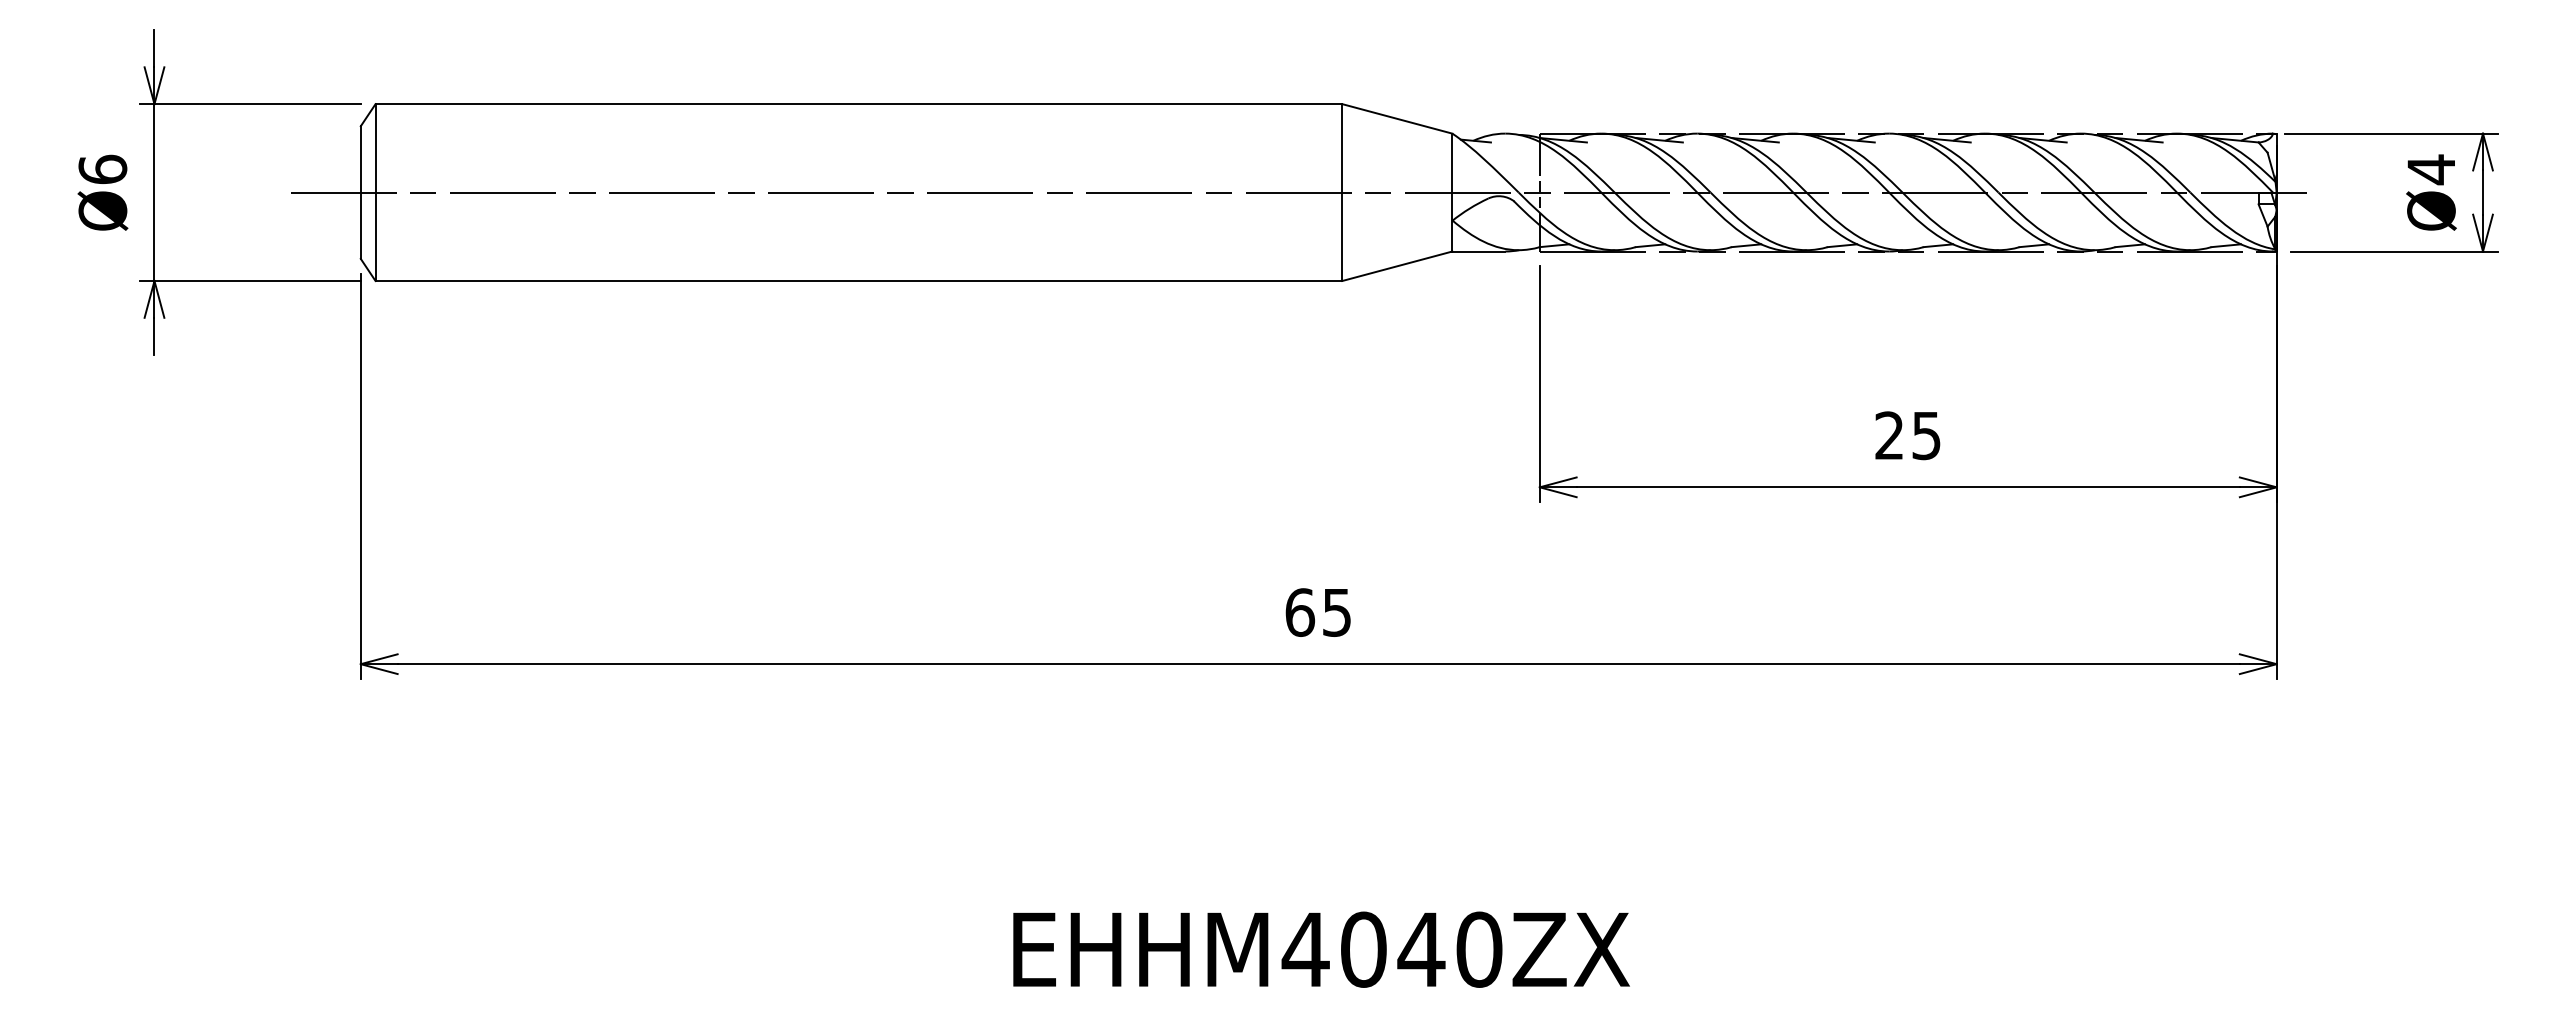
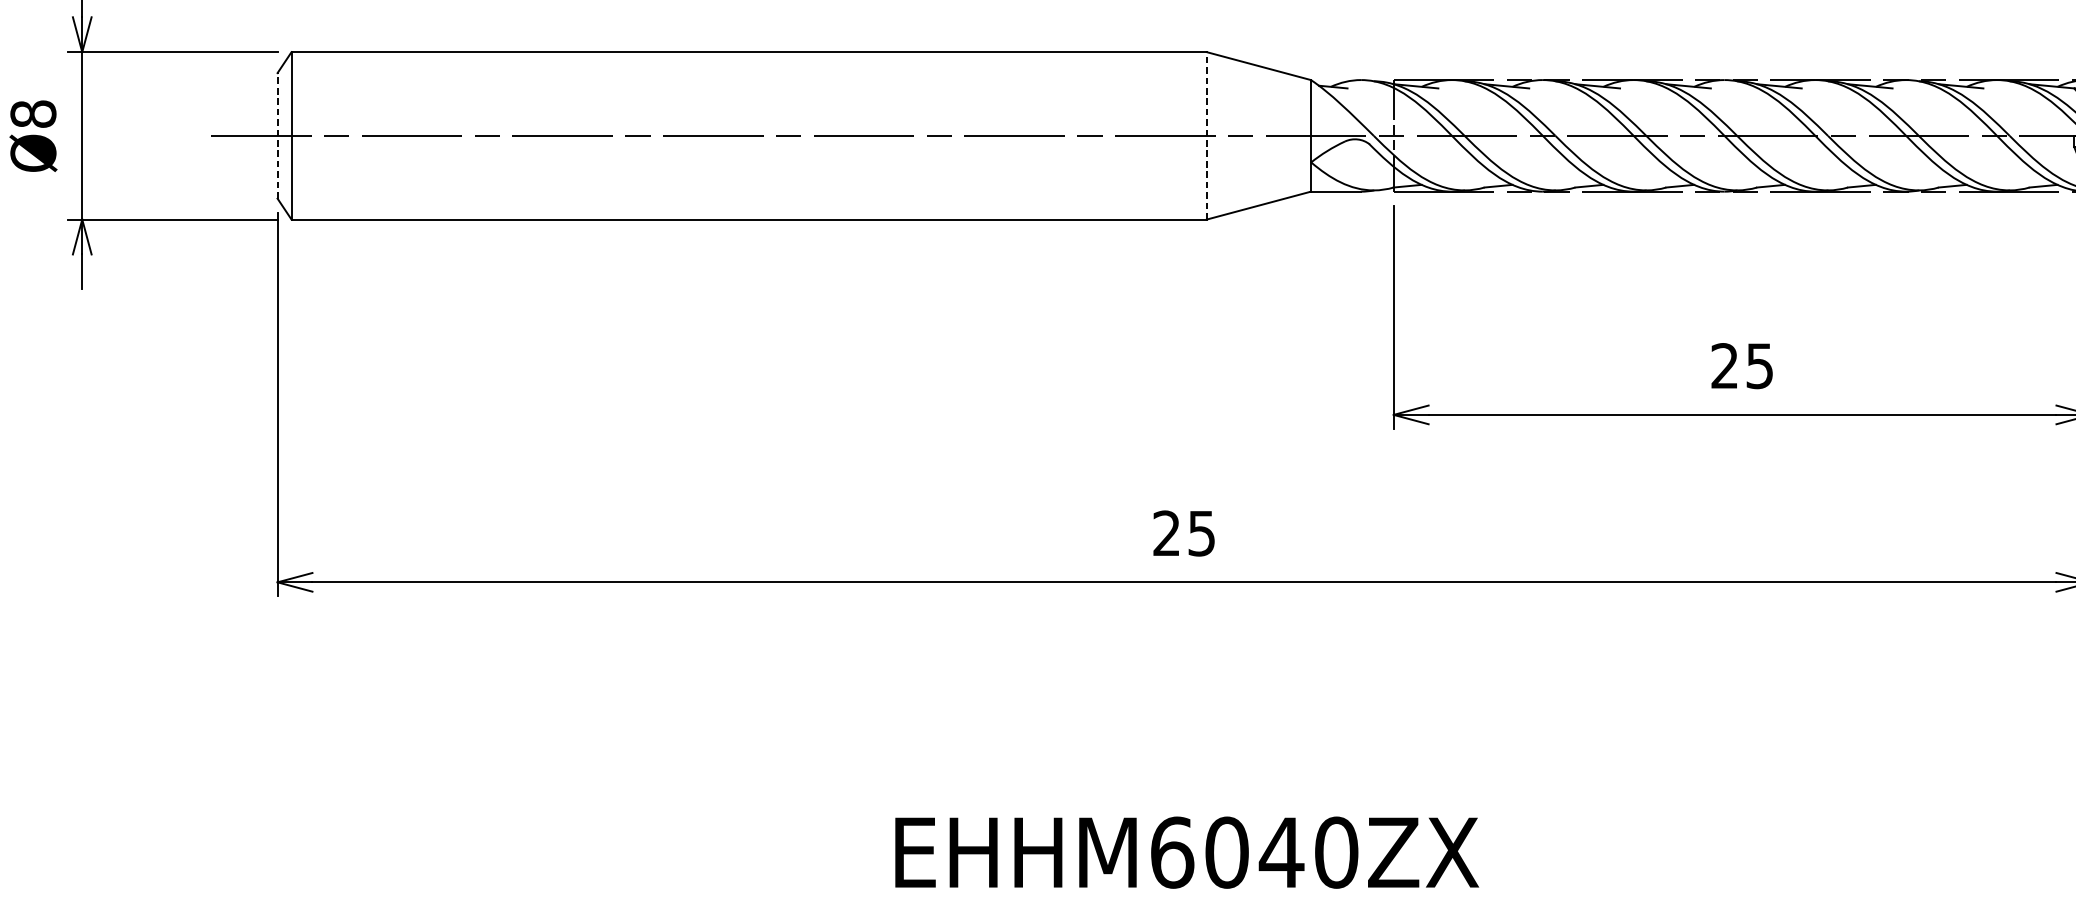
text: (102, 169) -> (33, 114), Ø6 -> Ø8
line: (360, 192) -> (277, 135), solid -> dashed
line: (1342, 192) -> (1206, 135), solid -> dashed
text: (1300, 612) -> (1167, 533), 65 -> 25
text: (1305, 949) -> (1171, 852), EHHM4040ZX -> EHHM6040ZX

